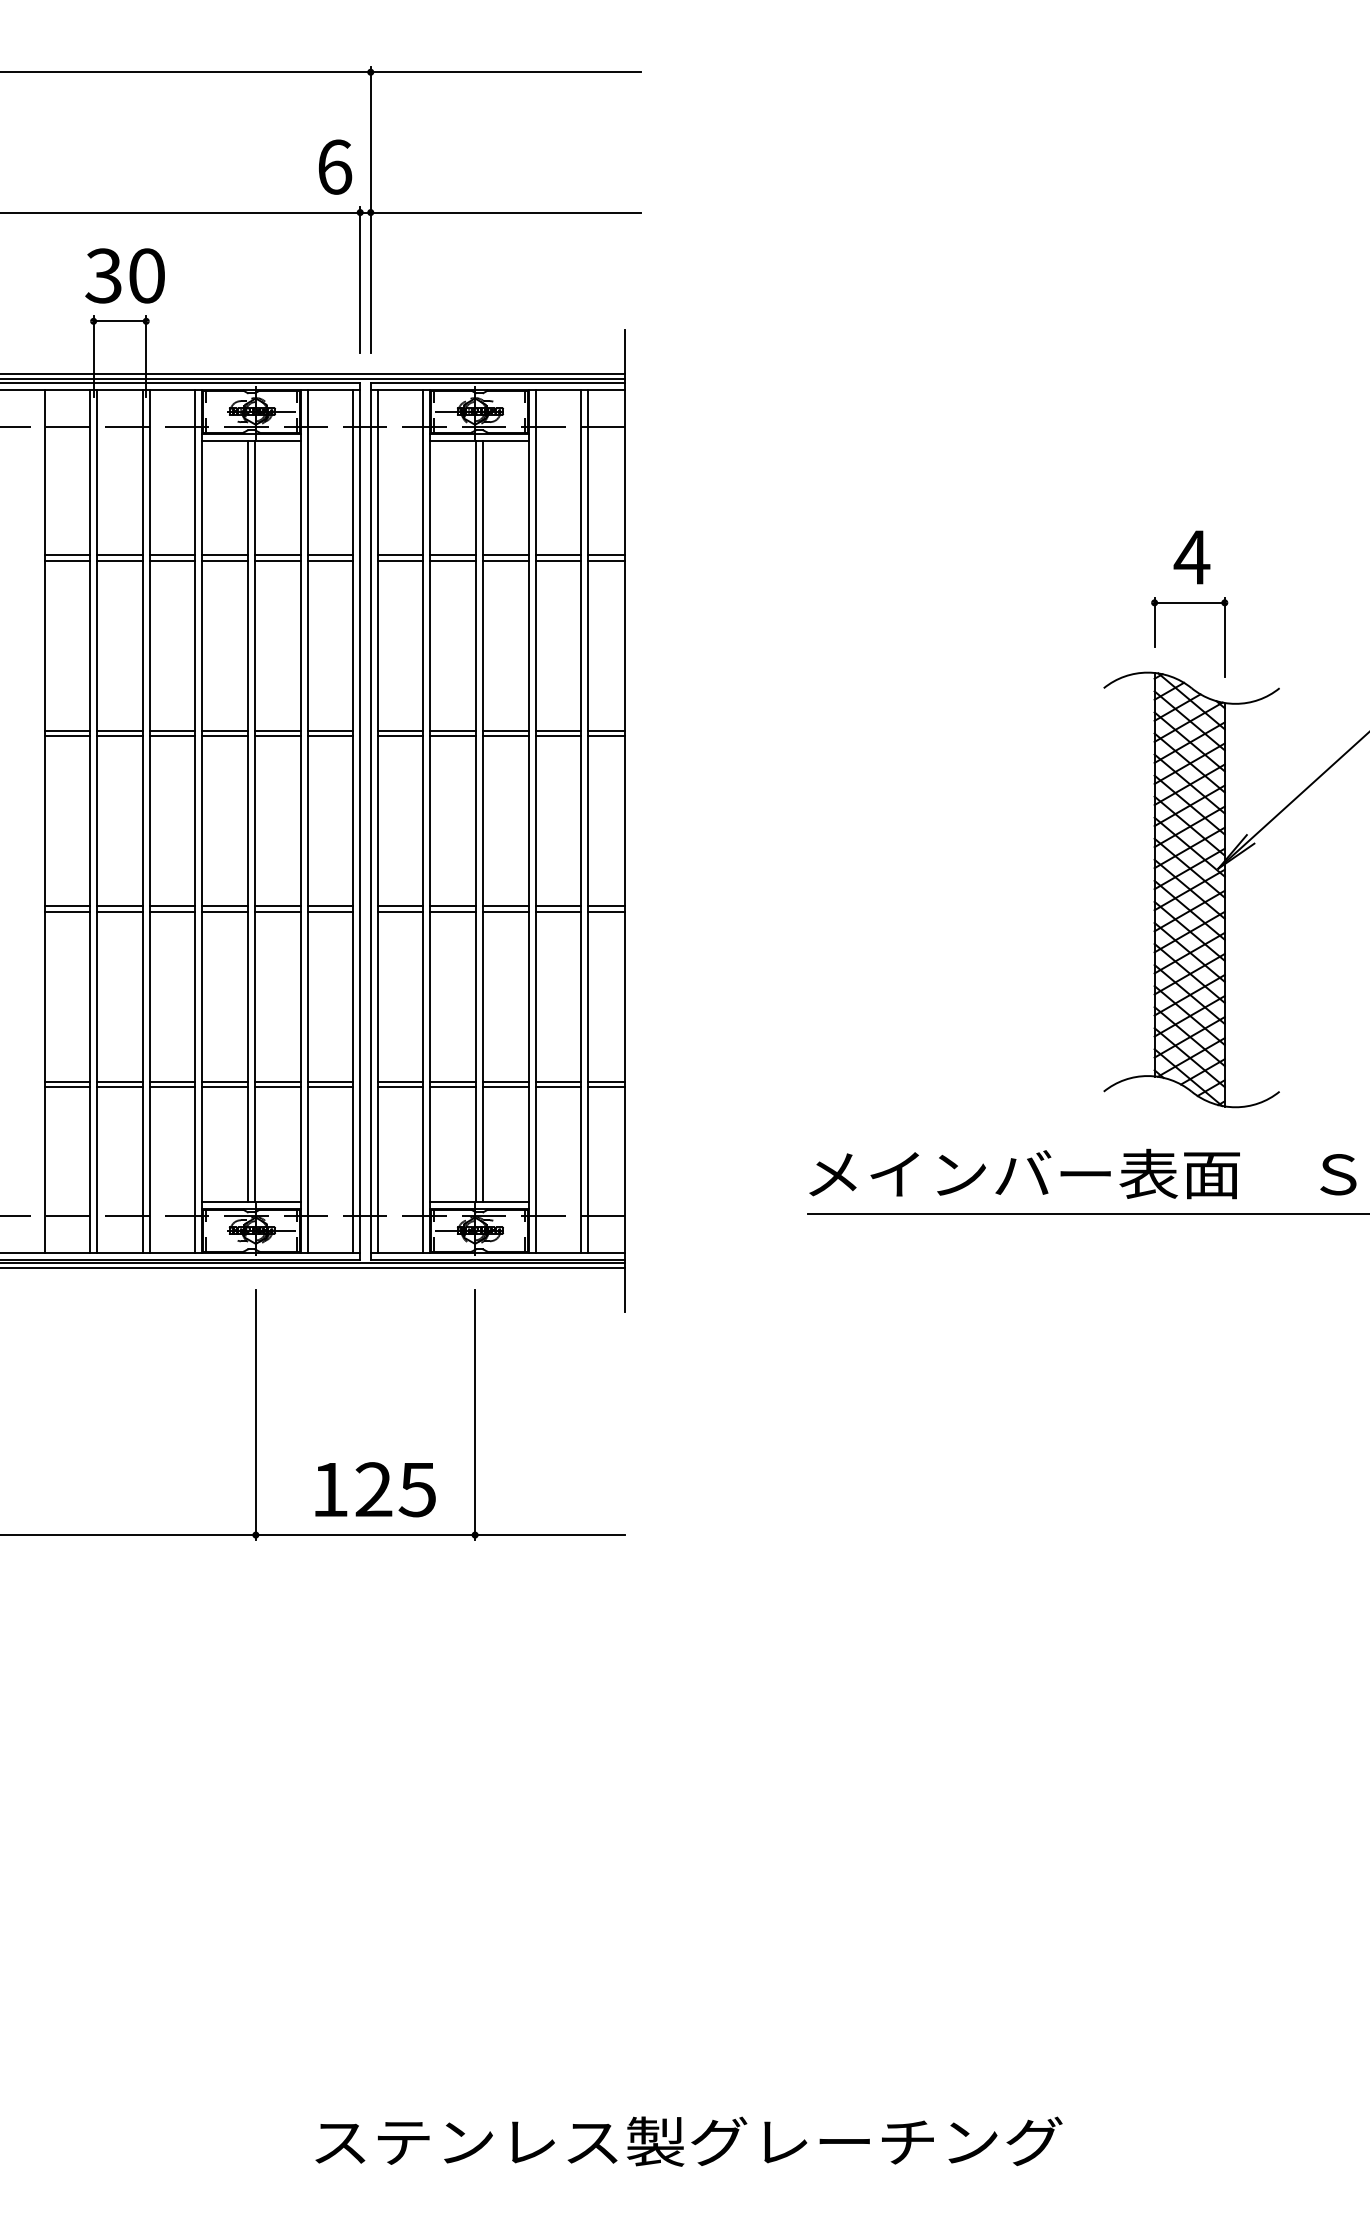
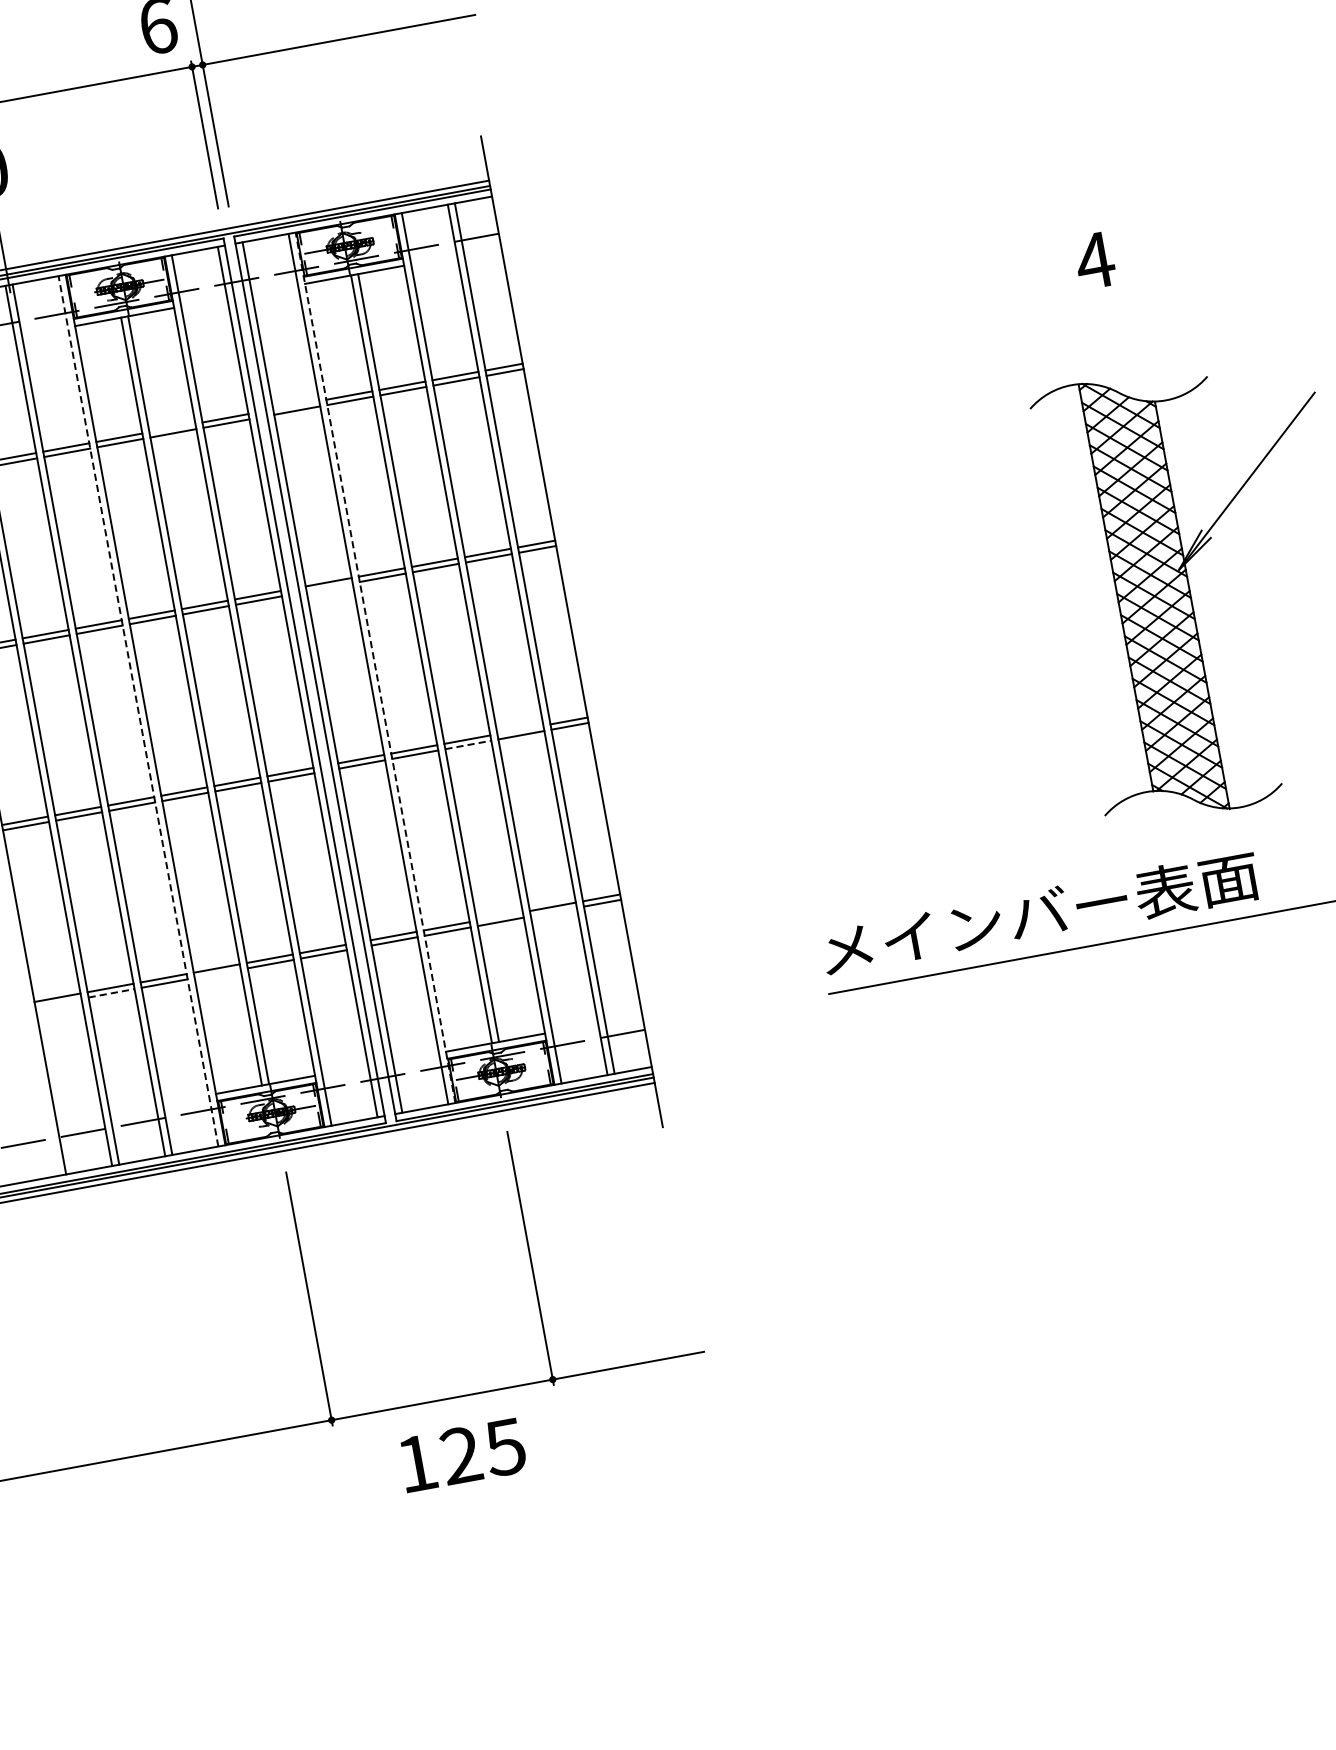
line: (277, 555) -> (172, 428), removed
line: (400, 555) -> (296, 405), removed
part: (1189, 603) -> (1100, 307), removed
line: (400, 736) -> (329, 587), removed
line: (195, 820) -> (138, 710), solid -> dashed
line: (430, 820) -> (375, 667), solid -> dashed
line: (558, 906) -> (520, 730), removed
line: (505, 911) -> (468, 744), solid -> dashed
line: (505, 1081) -> (499, 916), removed
line: (67, 1086) -> (58, 1002), removed
line: (119, 1086) -> (111, 992), solid -> dashed
line: (224, 1086) -> (216, 973), removed
line: (558, 1086) -> (553, 911), removed
text: (375, 1489) -> (462, 1454), moved

